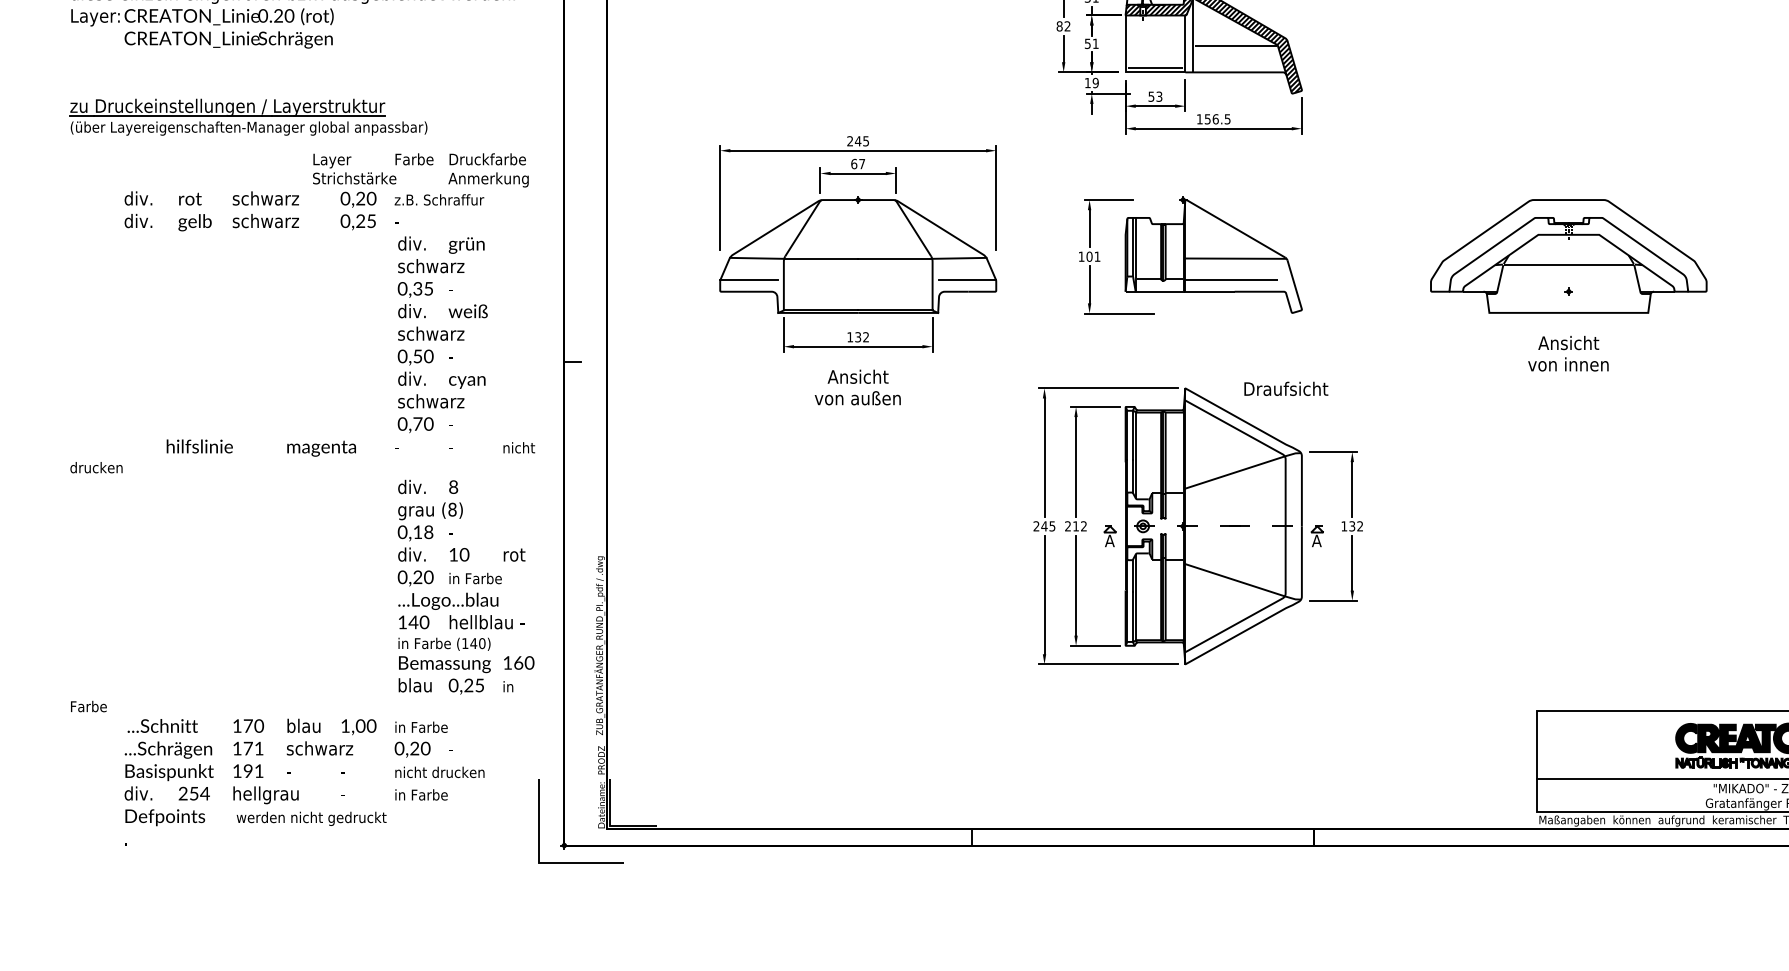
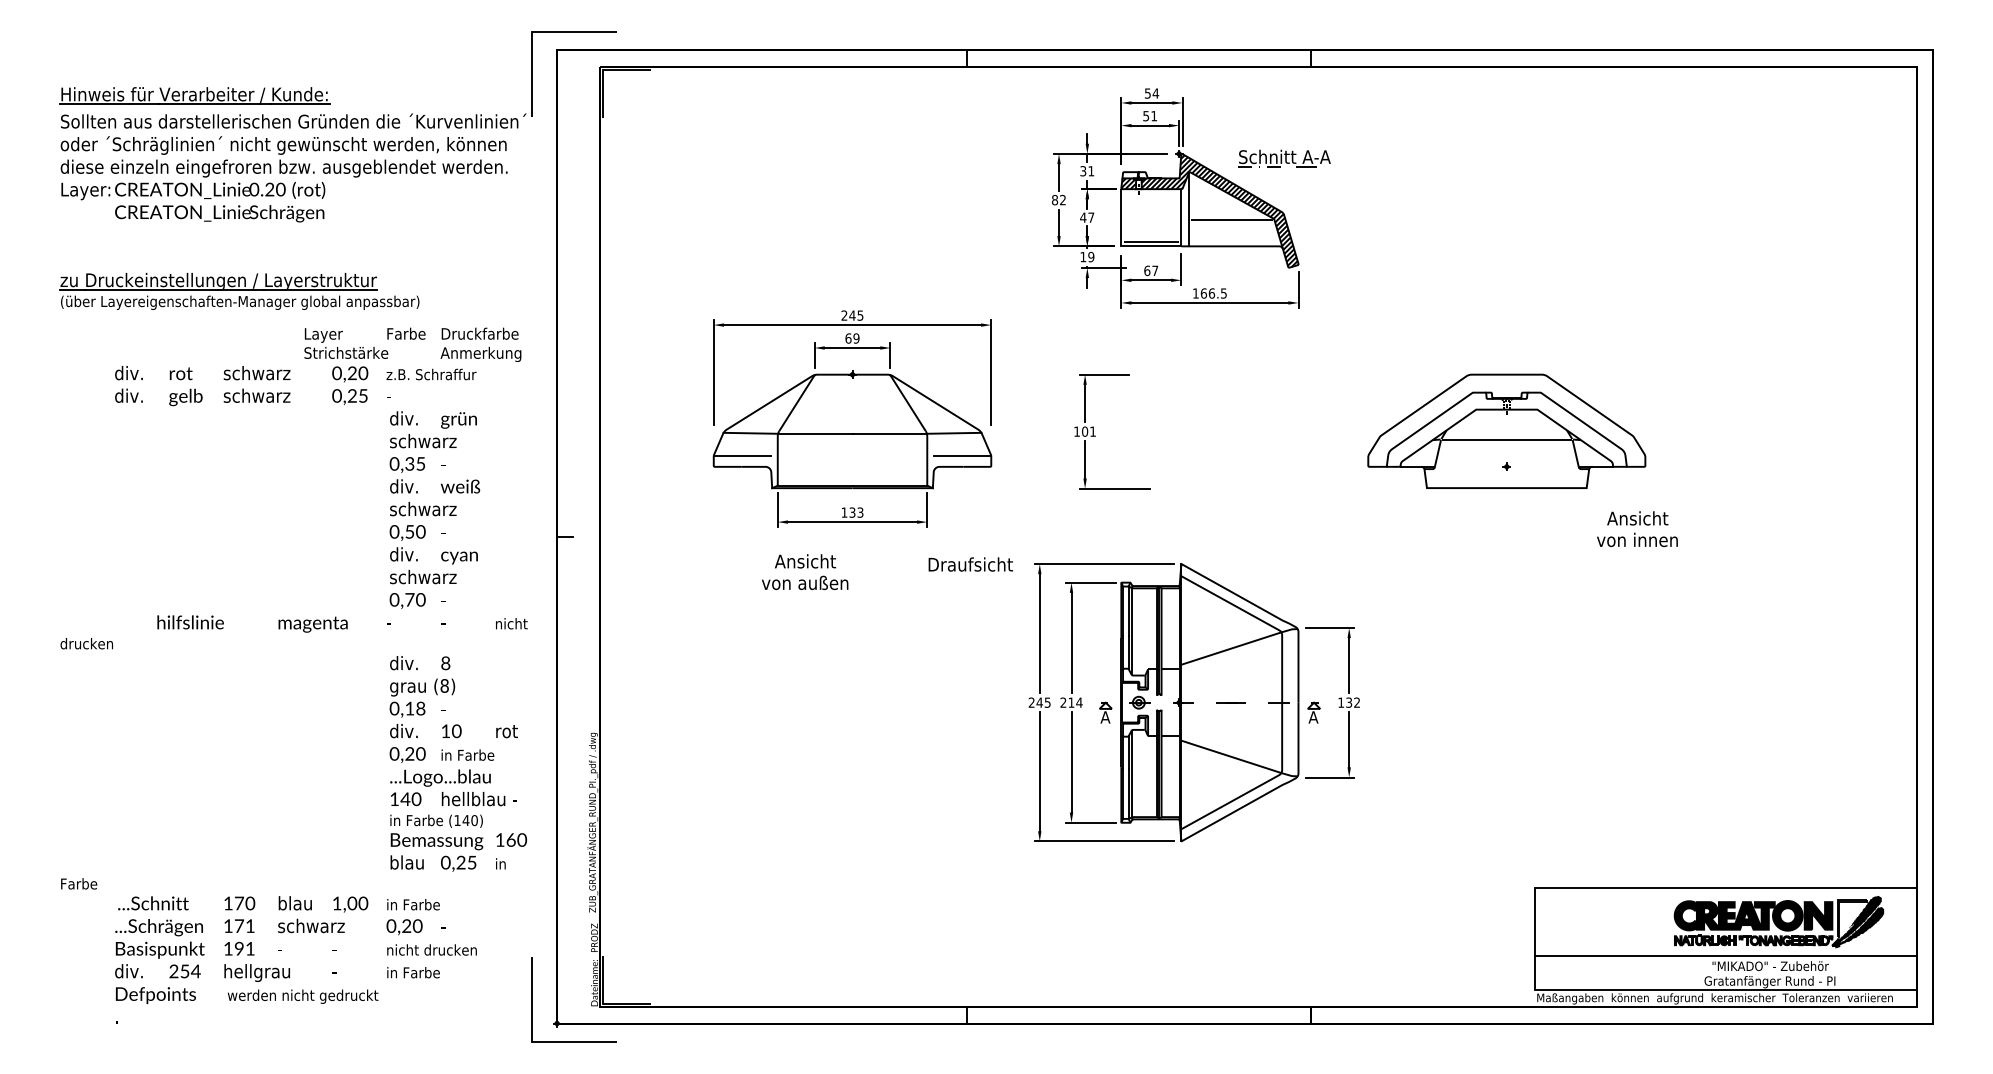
text: (1091, 43) -> (1087, 217), 51 -> 47
text: (1155, 96) -> (1151, 270), 53 -> 67
text: (1207, 119) -> (1203, 293), 156.5 -> 166.5
text: (862, 164) -> (856, 338), 67 -> 69
part: (1213, 254) -> (1209, 429), removed
part: (1568, 255) -> (1506, 430), moved
text: (866, 337) -> (860, 512), 132 -> 133
text: (1568, 354) -> (1637, 529), moved
text: (858, 387) -> (805, 572), moved
text: (1285, 388) -> (970, 564), moved
text: (1084, 526) -> (1079, 702), 212 -> 214

